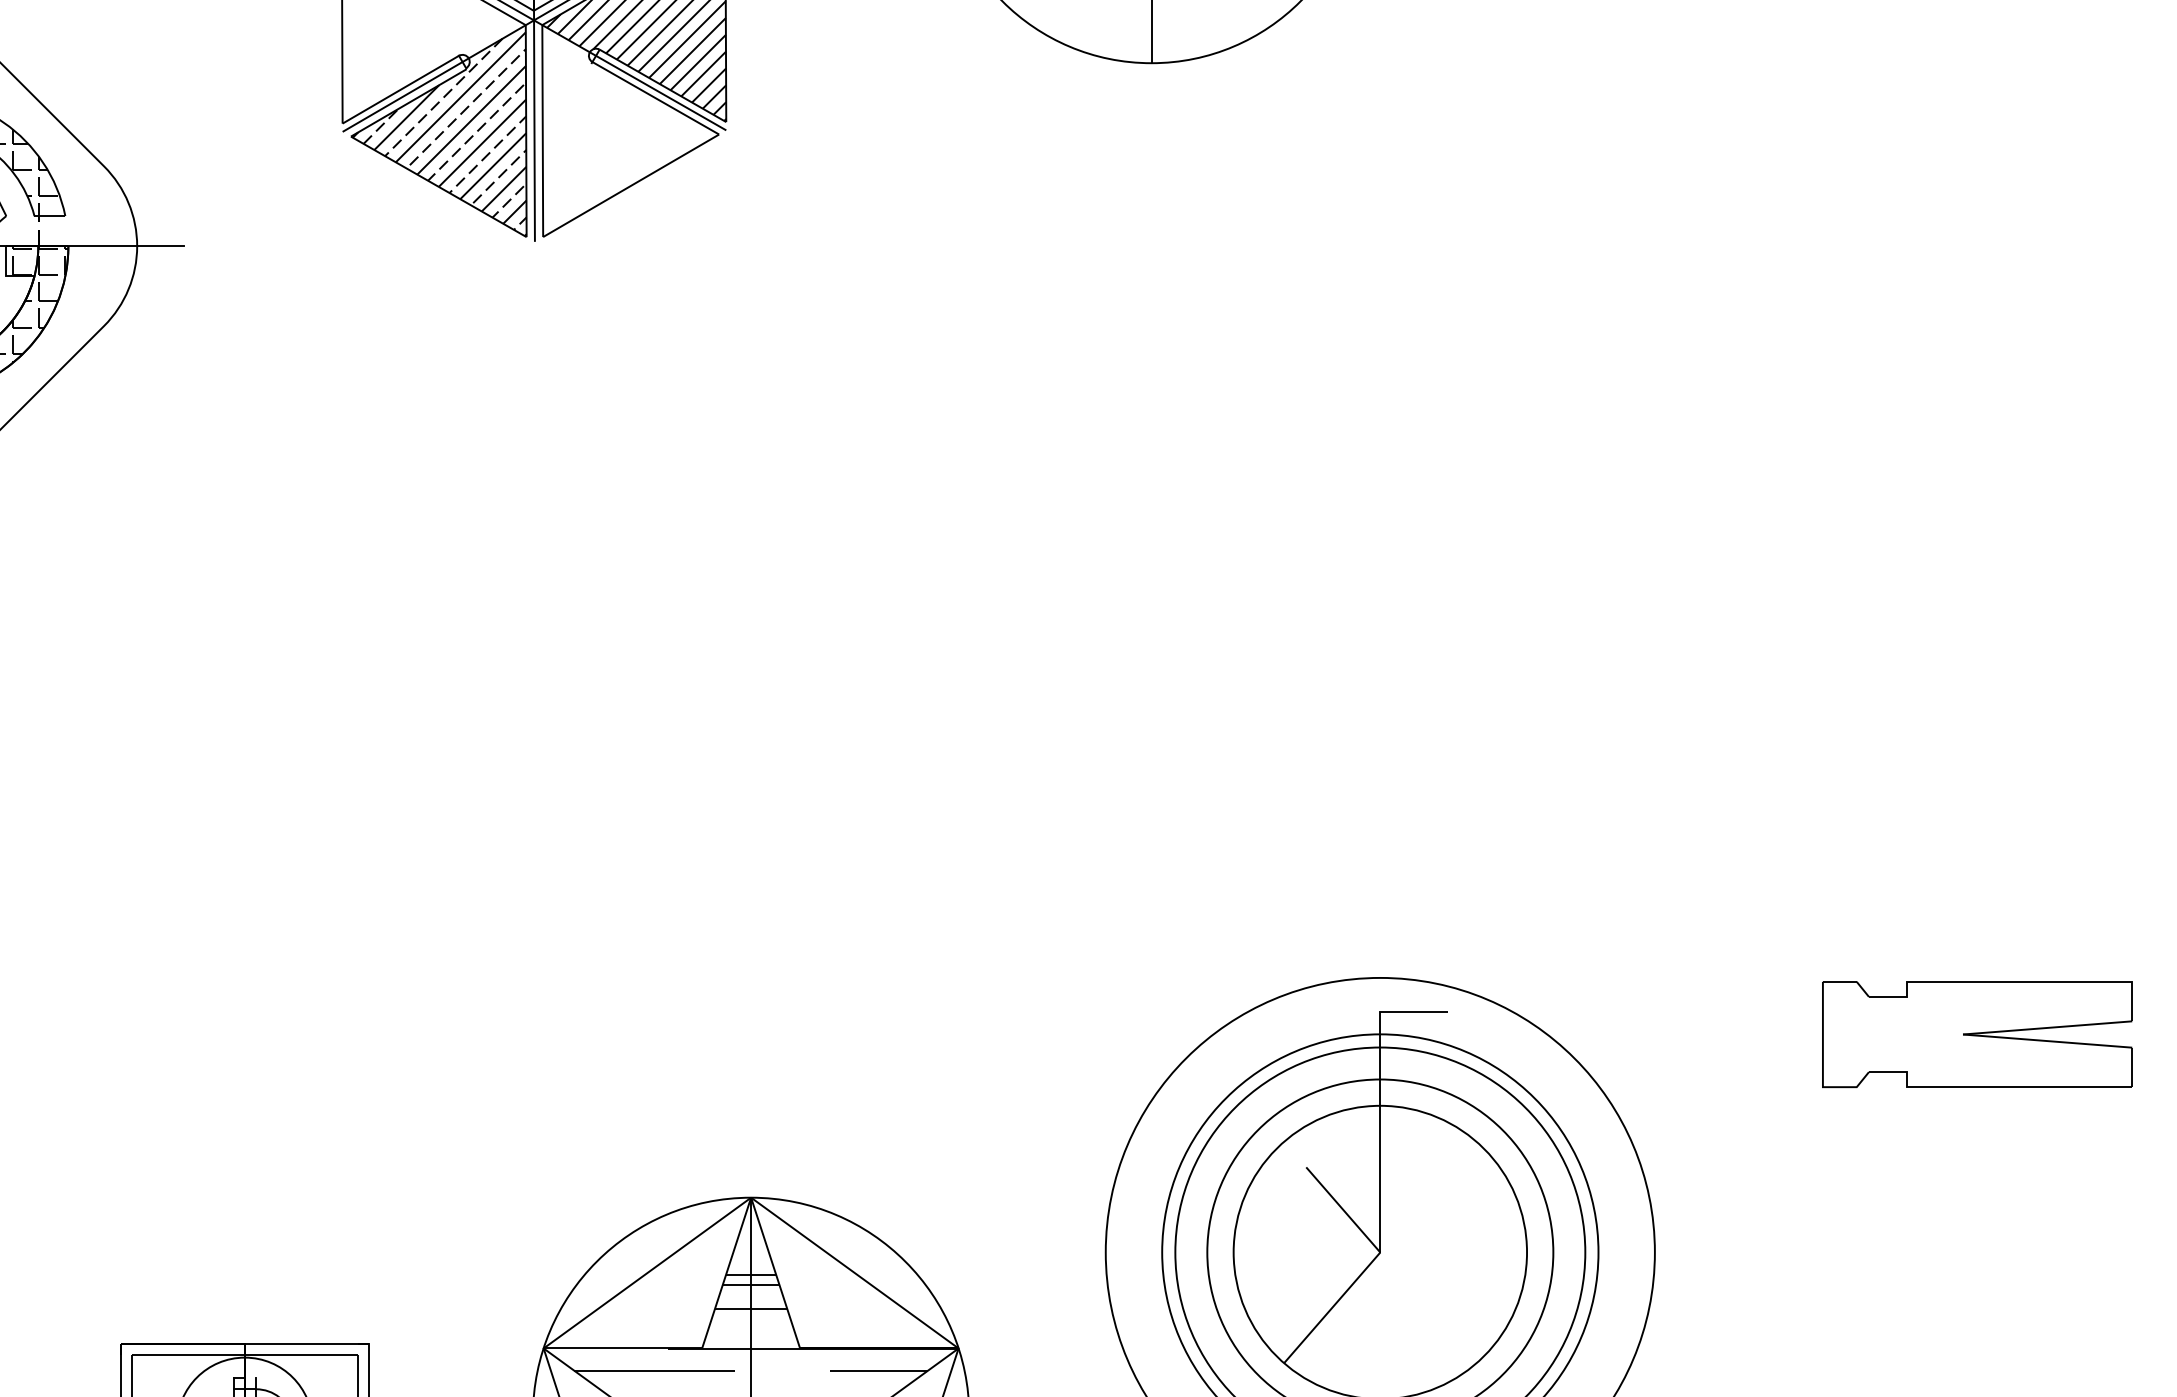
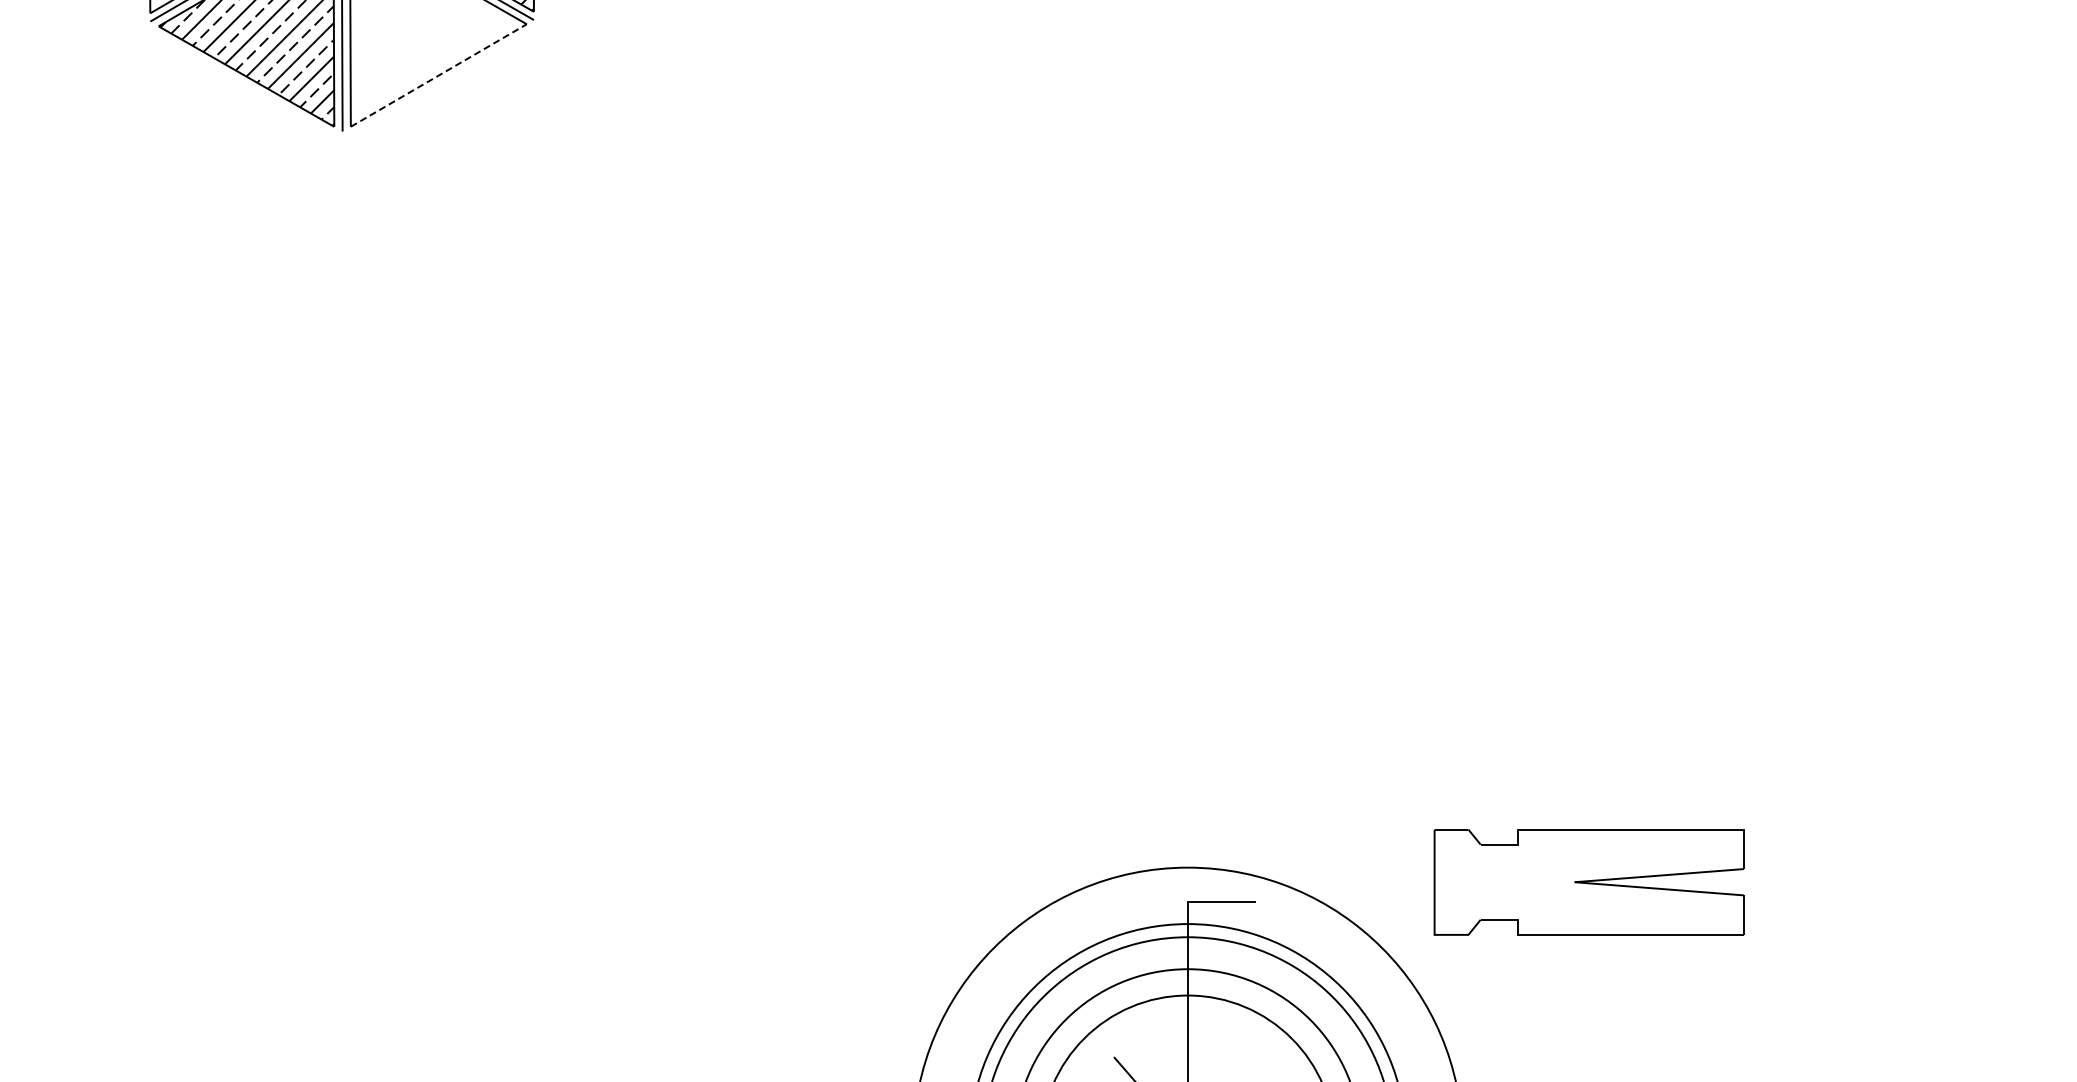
line: (631, 185) -> (439, 75), solid -> dashed
part: (1977, 1034) -> (1589, 882), moved

